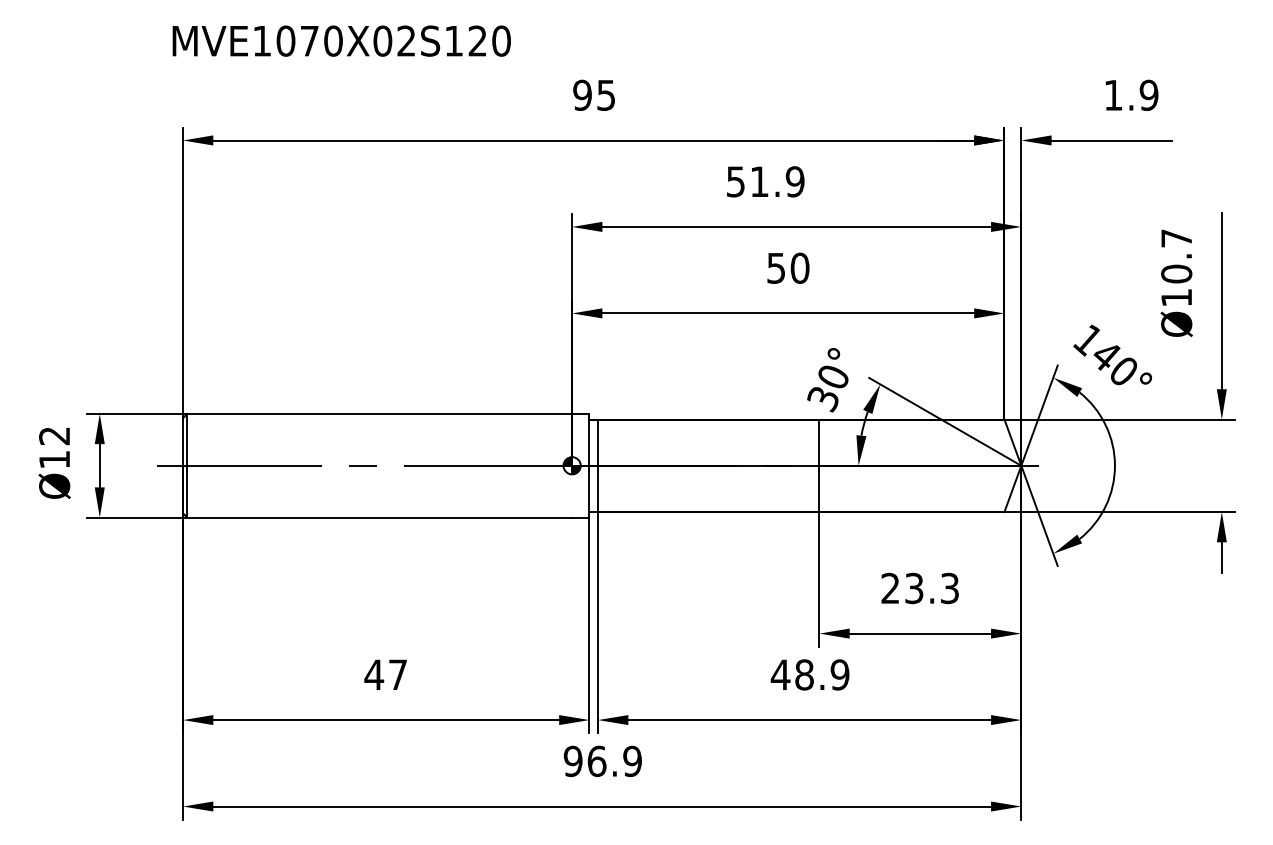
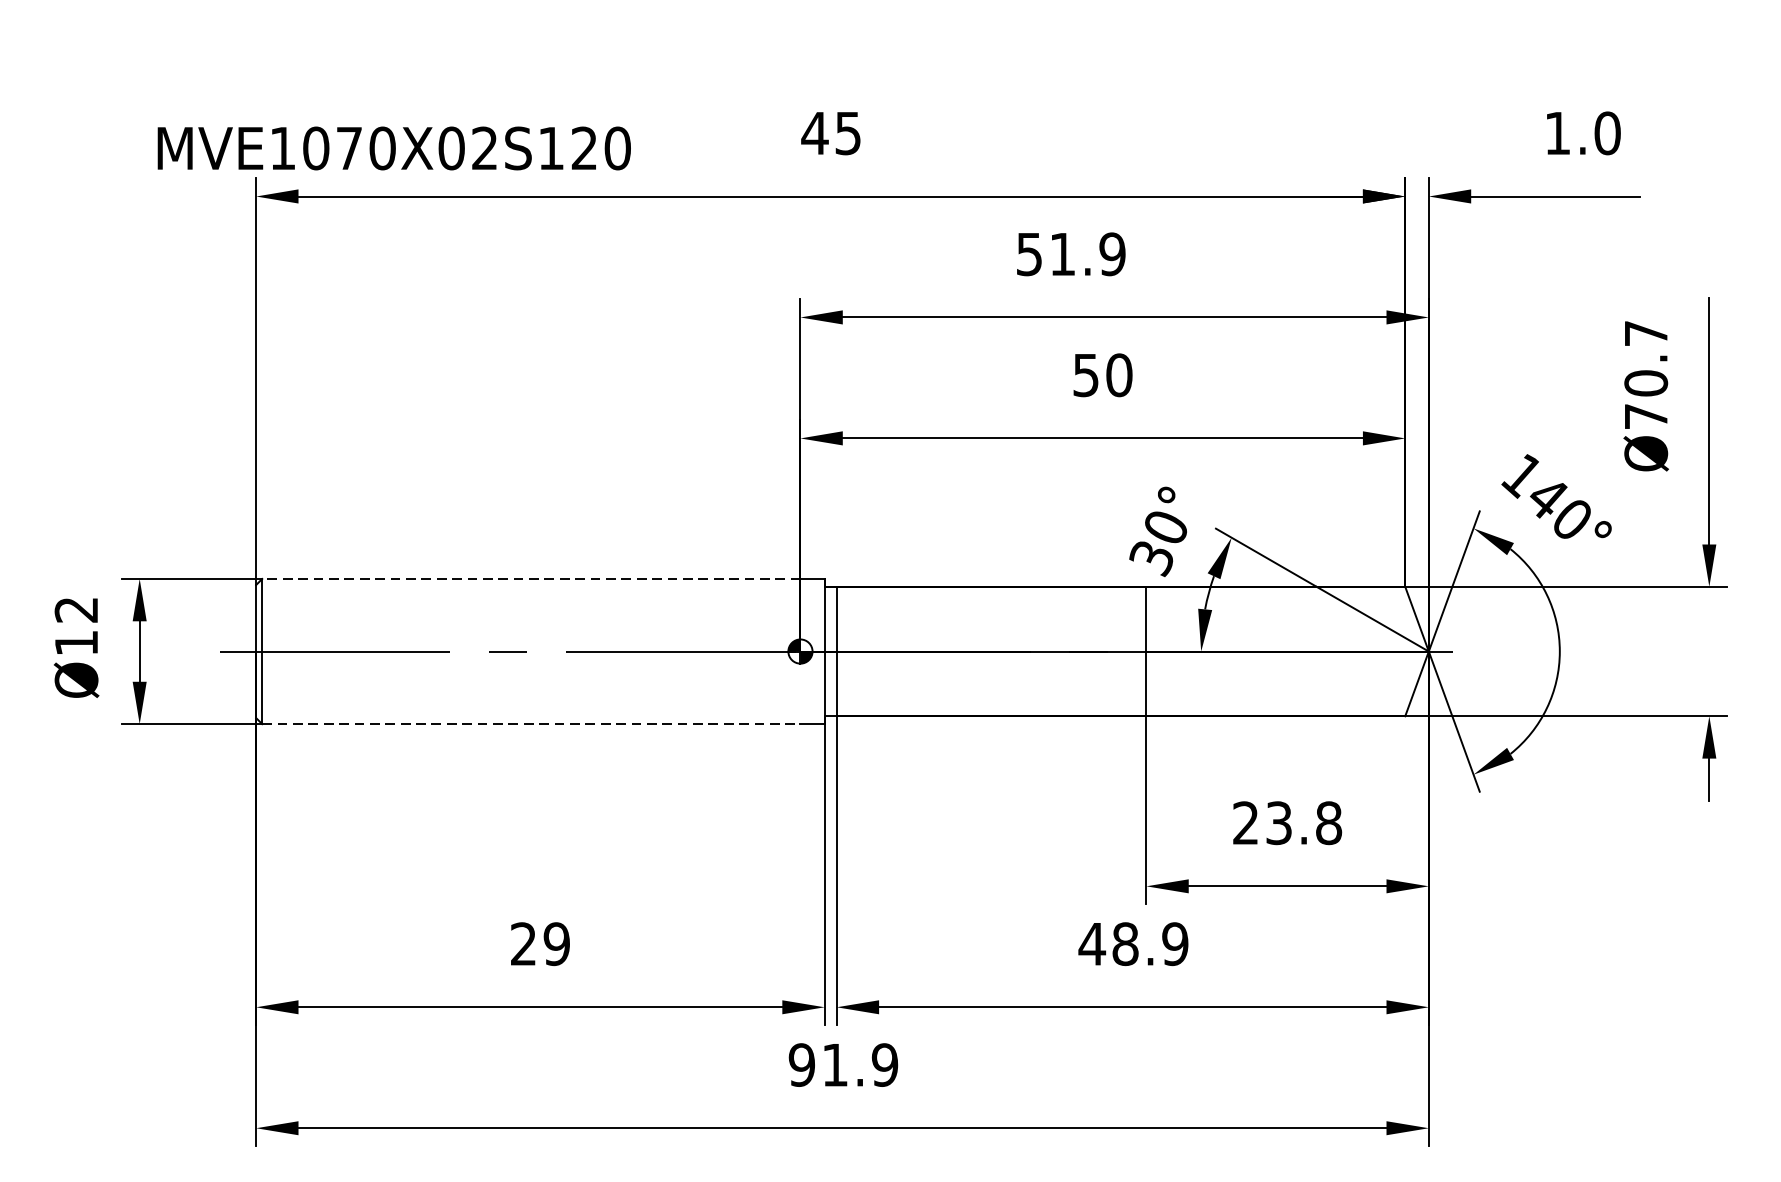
text: (341, 40) -> (393, 147), moved
text: (582, 94) -> (814, 132), 95 -> 45
text: (1148, 94) -> (1606, 132), 1.9 -> 1.0
text: (1176, 297) -> (1645, 416), Ø10.7 -> Ø70.7
line: (379, 413) -> (530, 578), solid -> dashed
line: (380, 517) -> (532, 723), solid -> dashed
text: (949, 588) -> (1328, 823), 23.3 -> 23.8
text: (385, 674) -> (539, 943), 47 -> 29
text: (596, 761) -> (834, 1065), 96.9 -> 91.9

